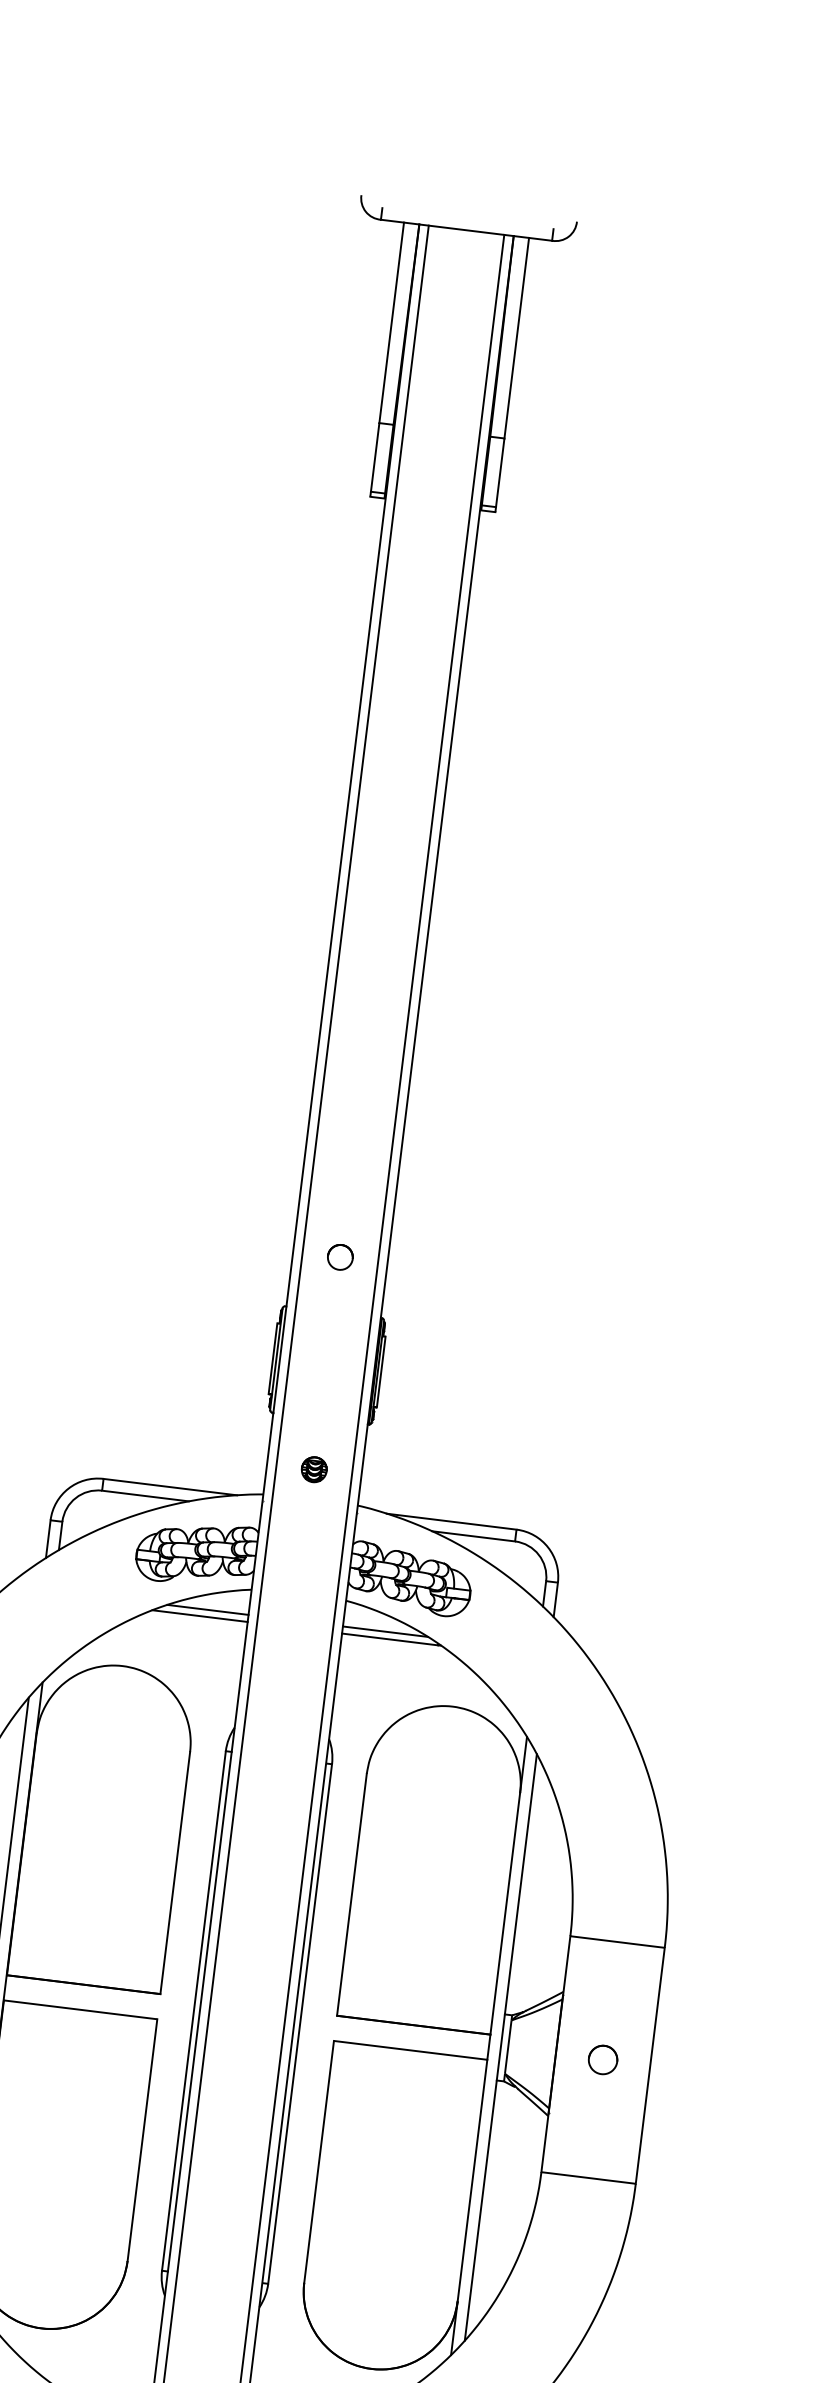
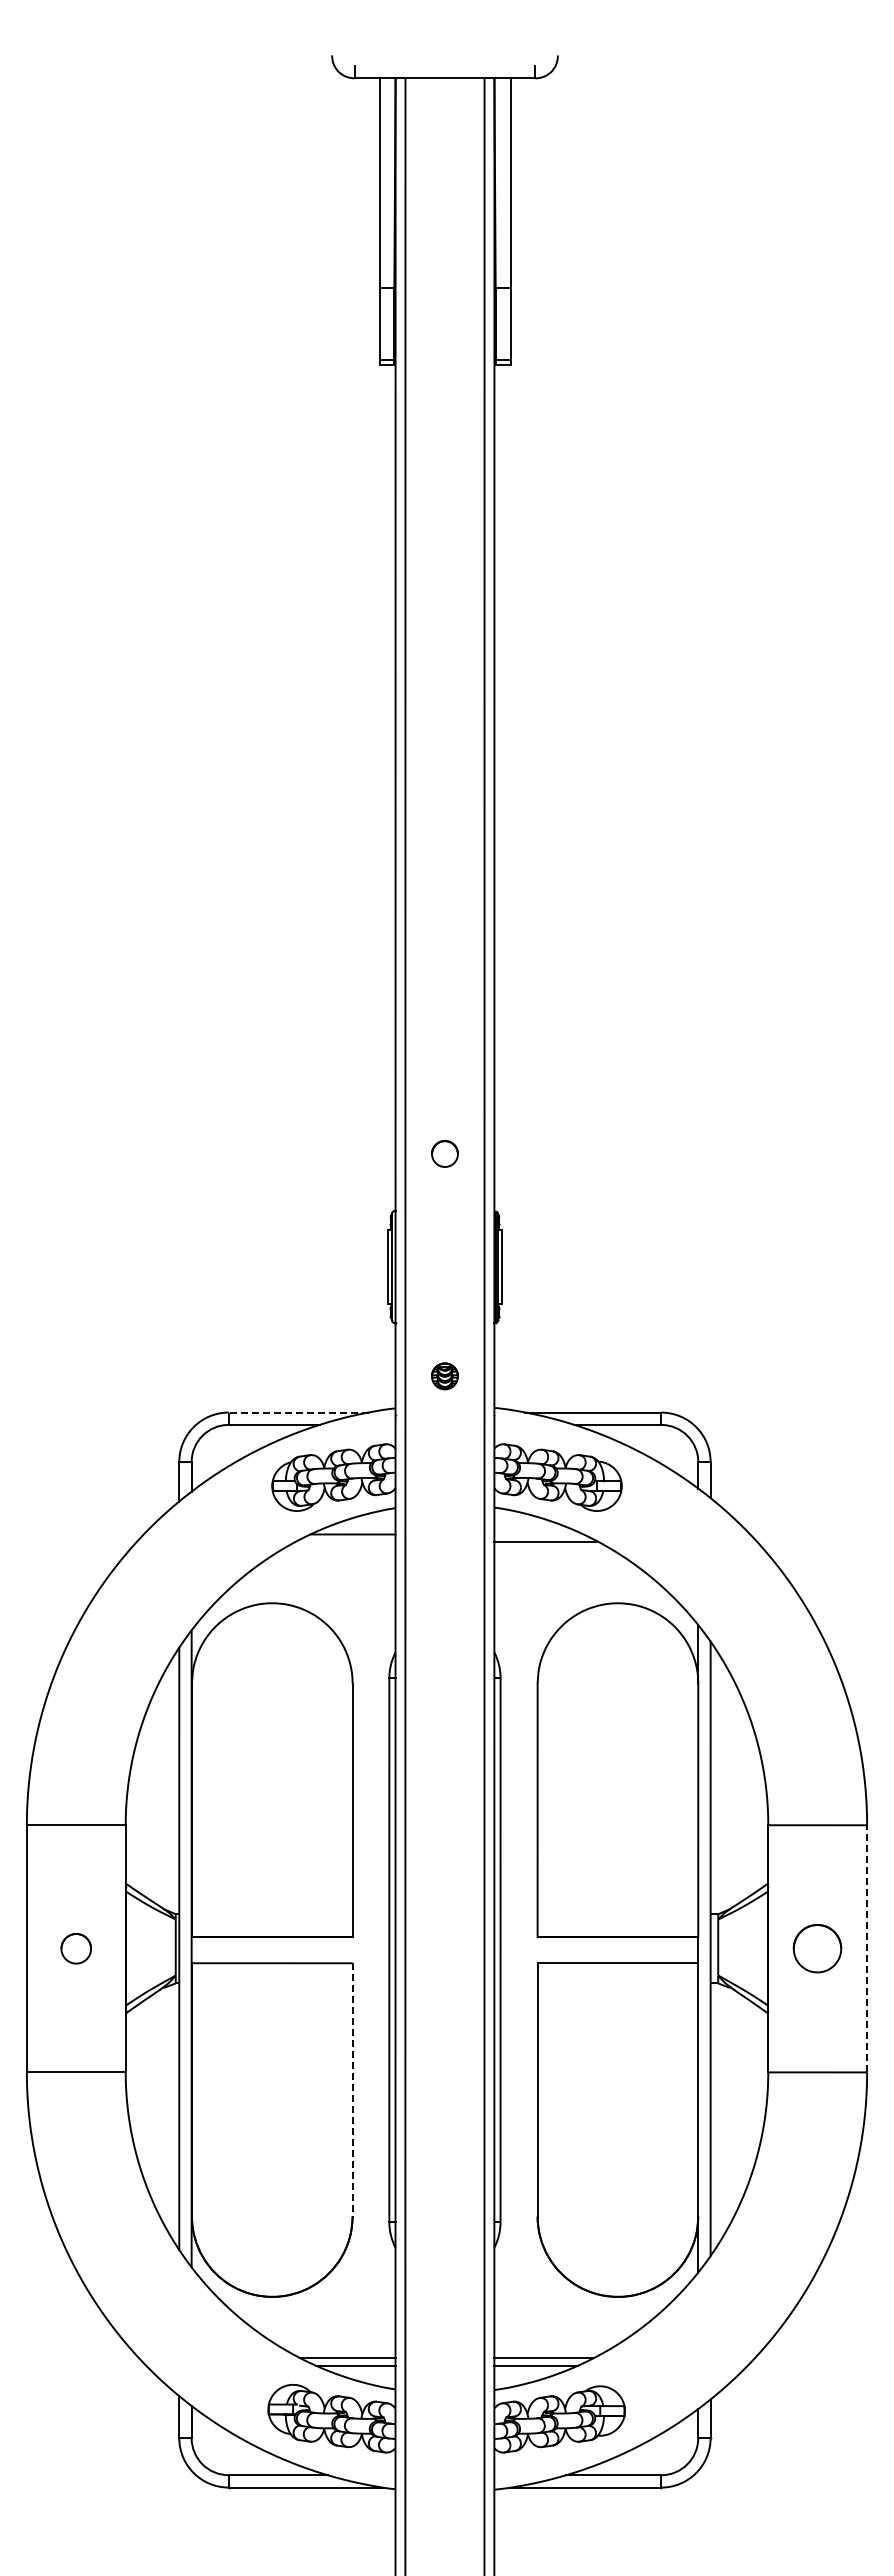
line: (170, 1487) -> (298, 1412), solid -> dashed
line: (199, 1615) -> (345, 1541), removed
line: (385, 1631) -> (538, 1534), removed
part: (602, 2059) -> (817, 1948), size x1.6
line: (650, 2065) -> (867, 1948), solid -> dashed
line: (142, 2139) -> (352, 2089), solid -> dashed

